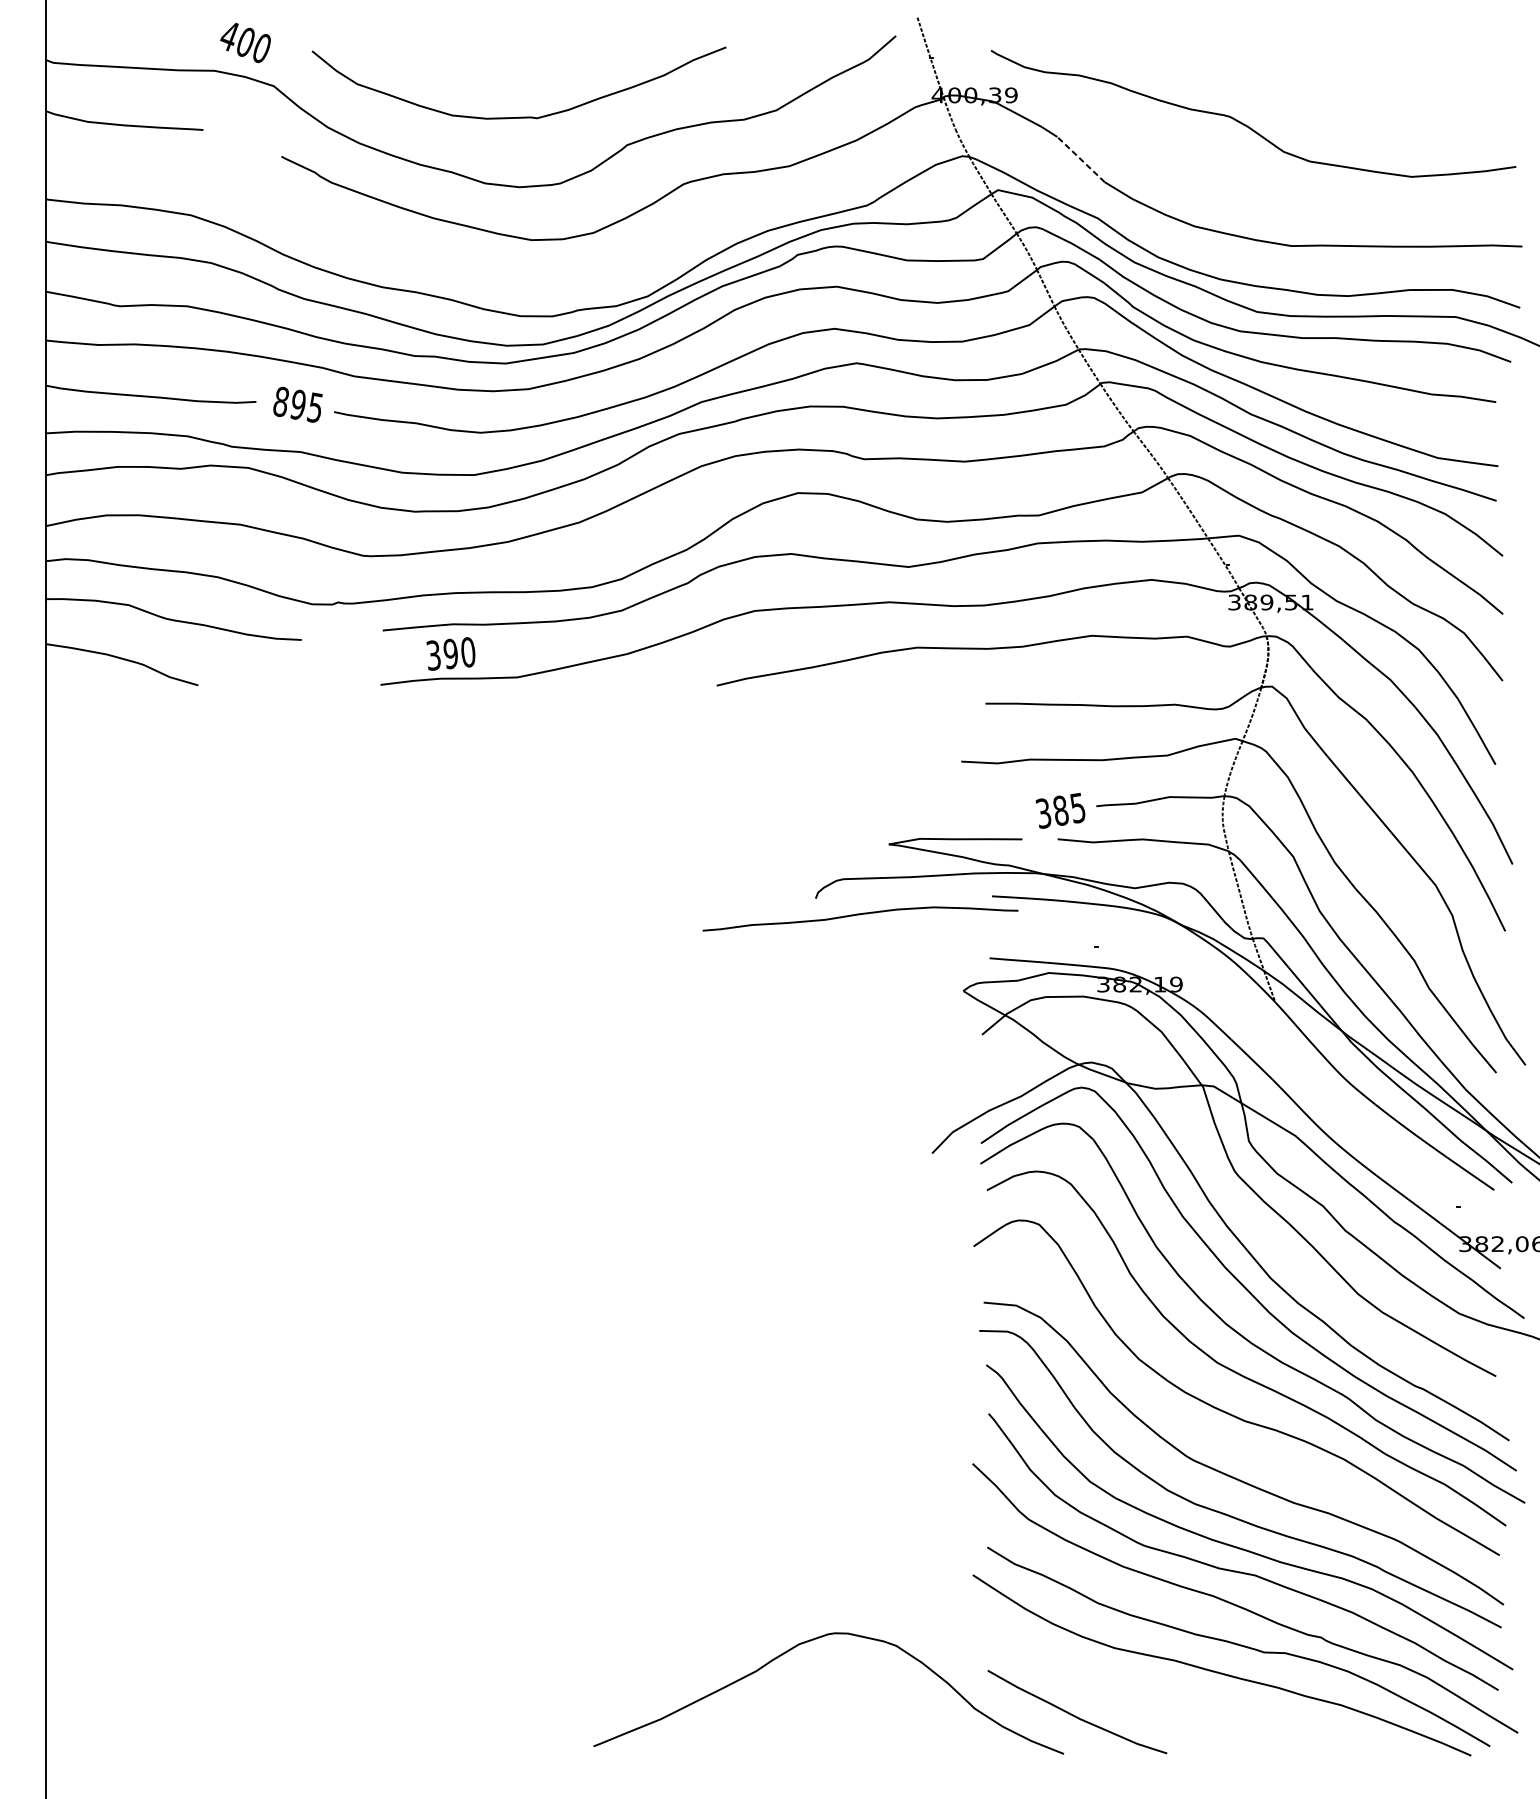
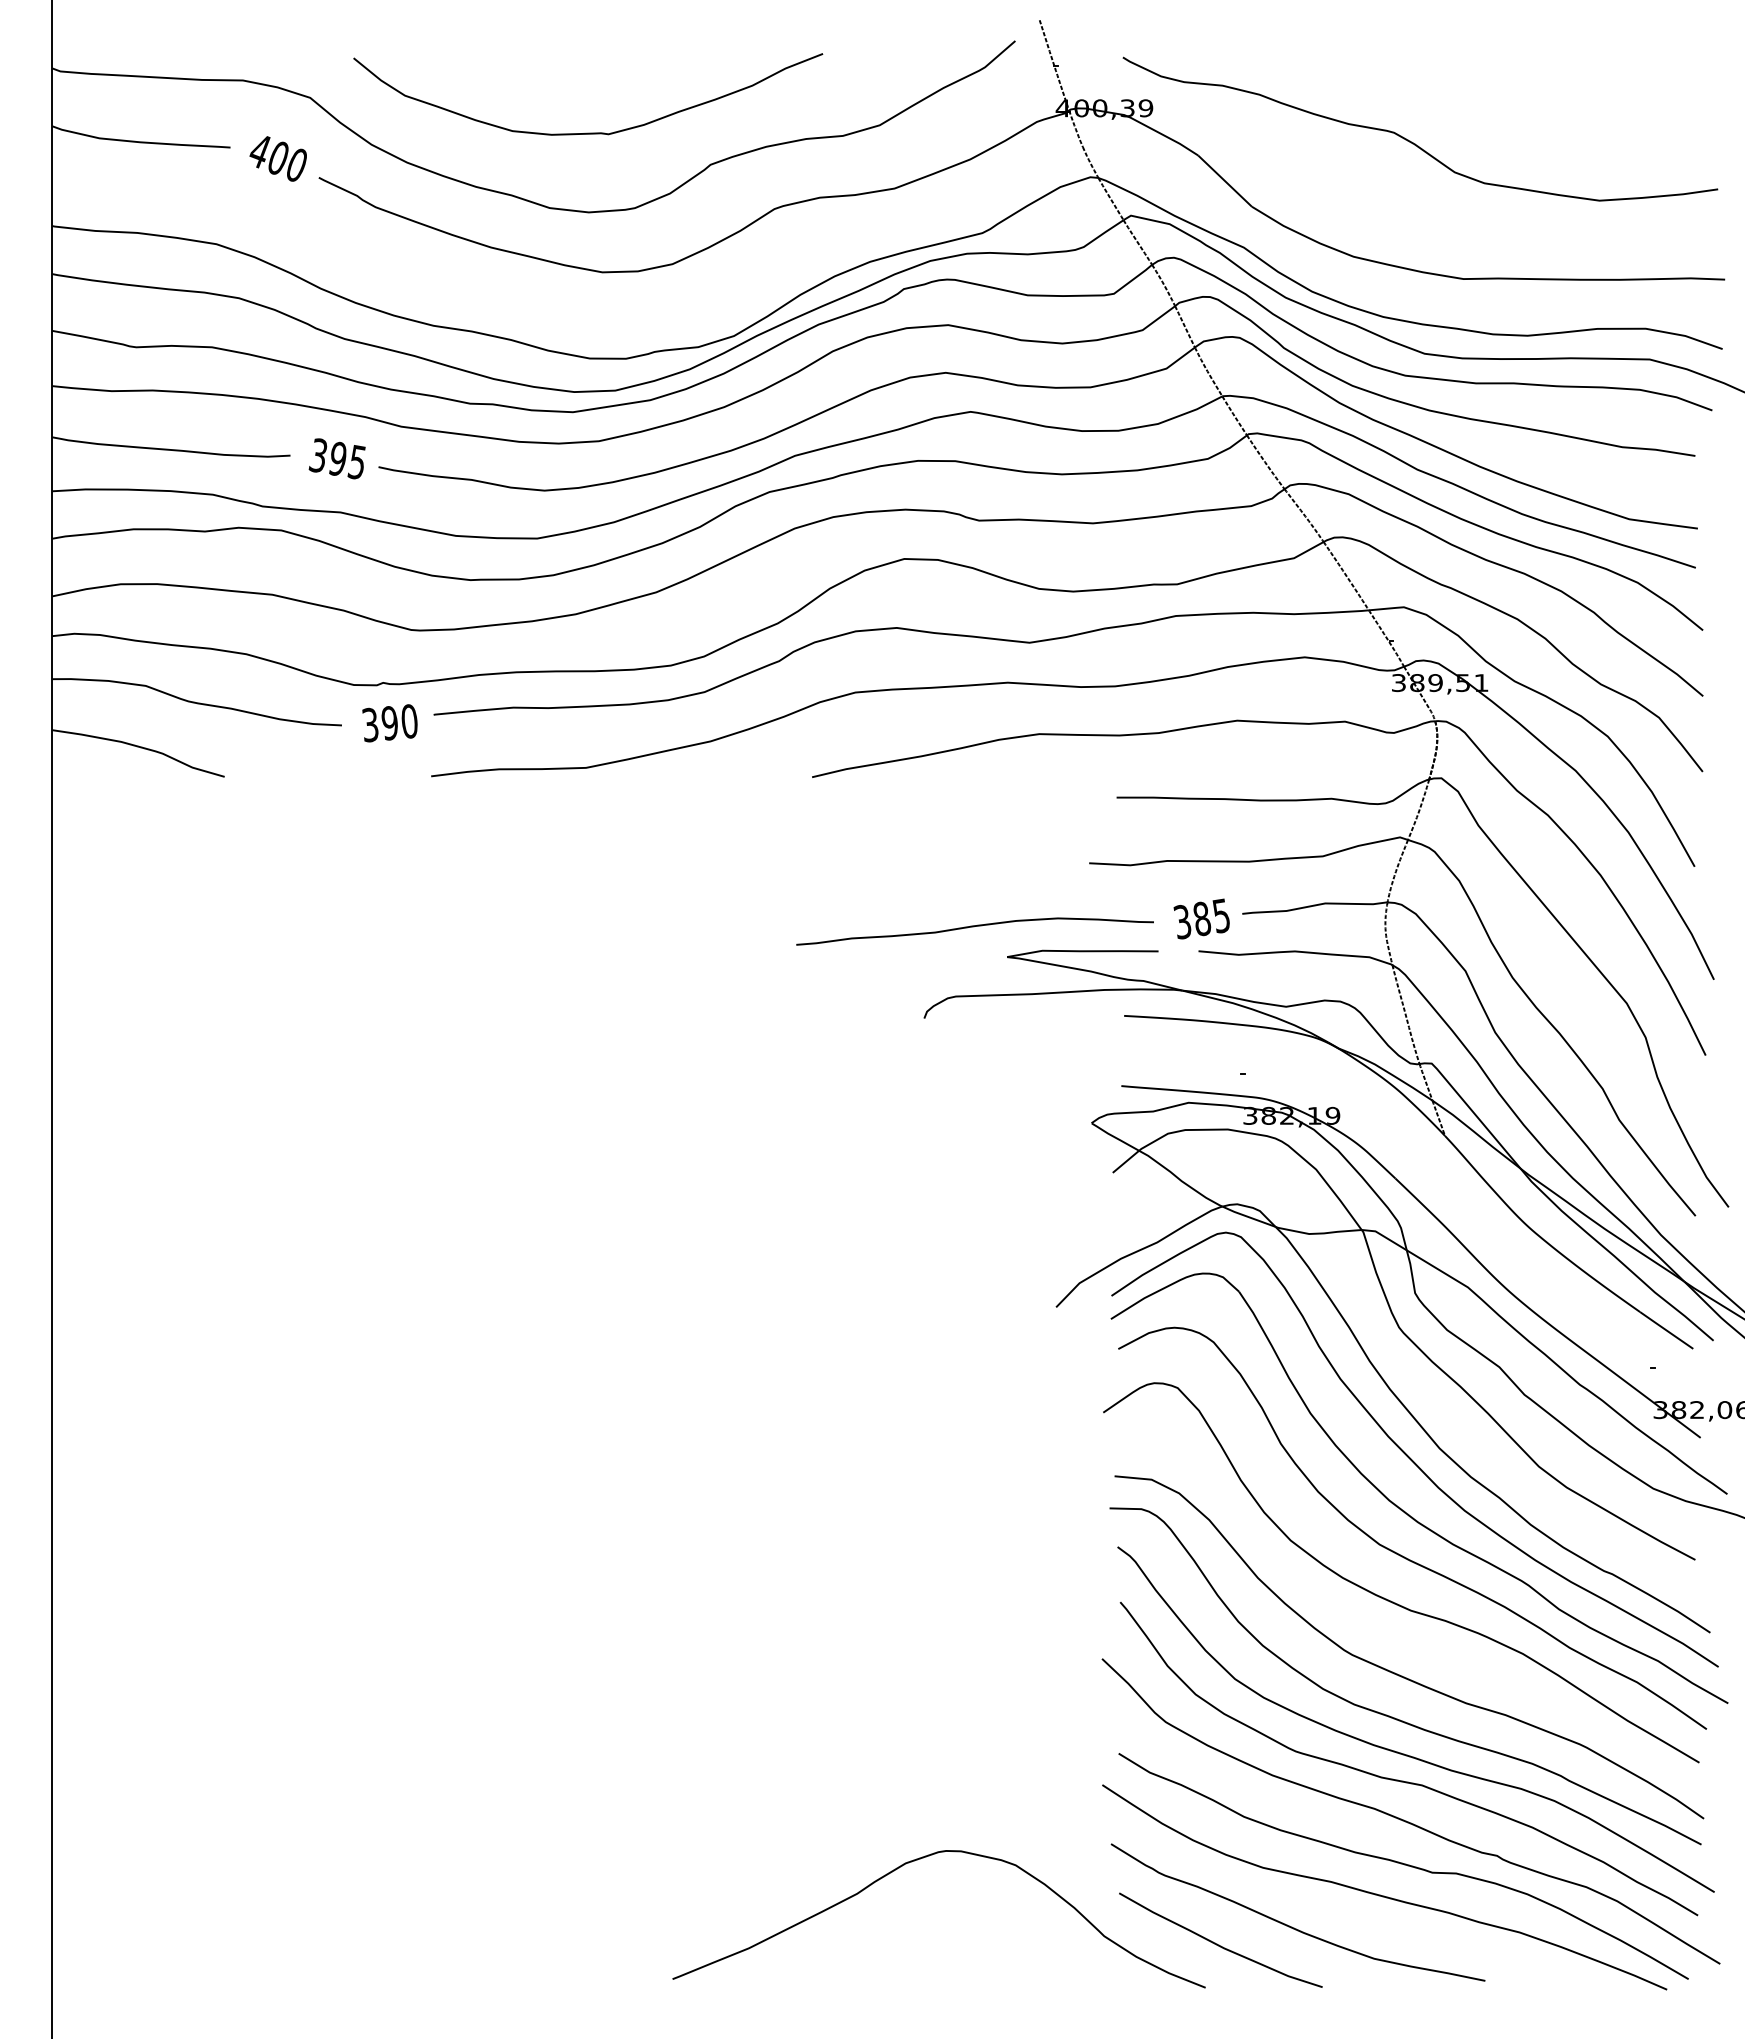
text: (244, 42) -> (277, 158), moved
line: (1080, 159) -> (1224, 180), dashed -> solid
text: (280, 401) -> (317, 455), 895 -> 395
text: (450, 654) -> (389, 723), moved
curve: (860, 915) -> (974, 927), moved
curve: (1140, 1699) -> (1292, 1926), added

